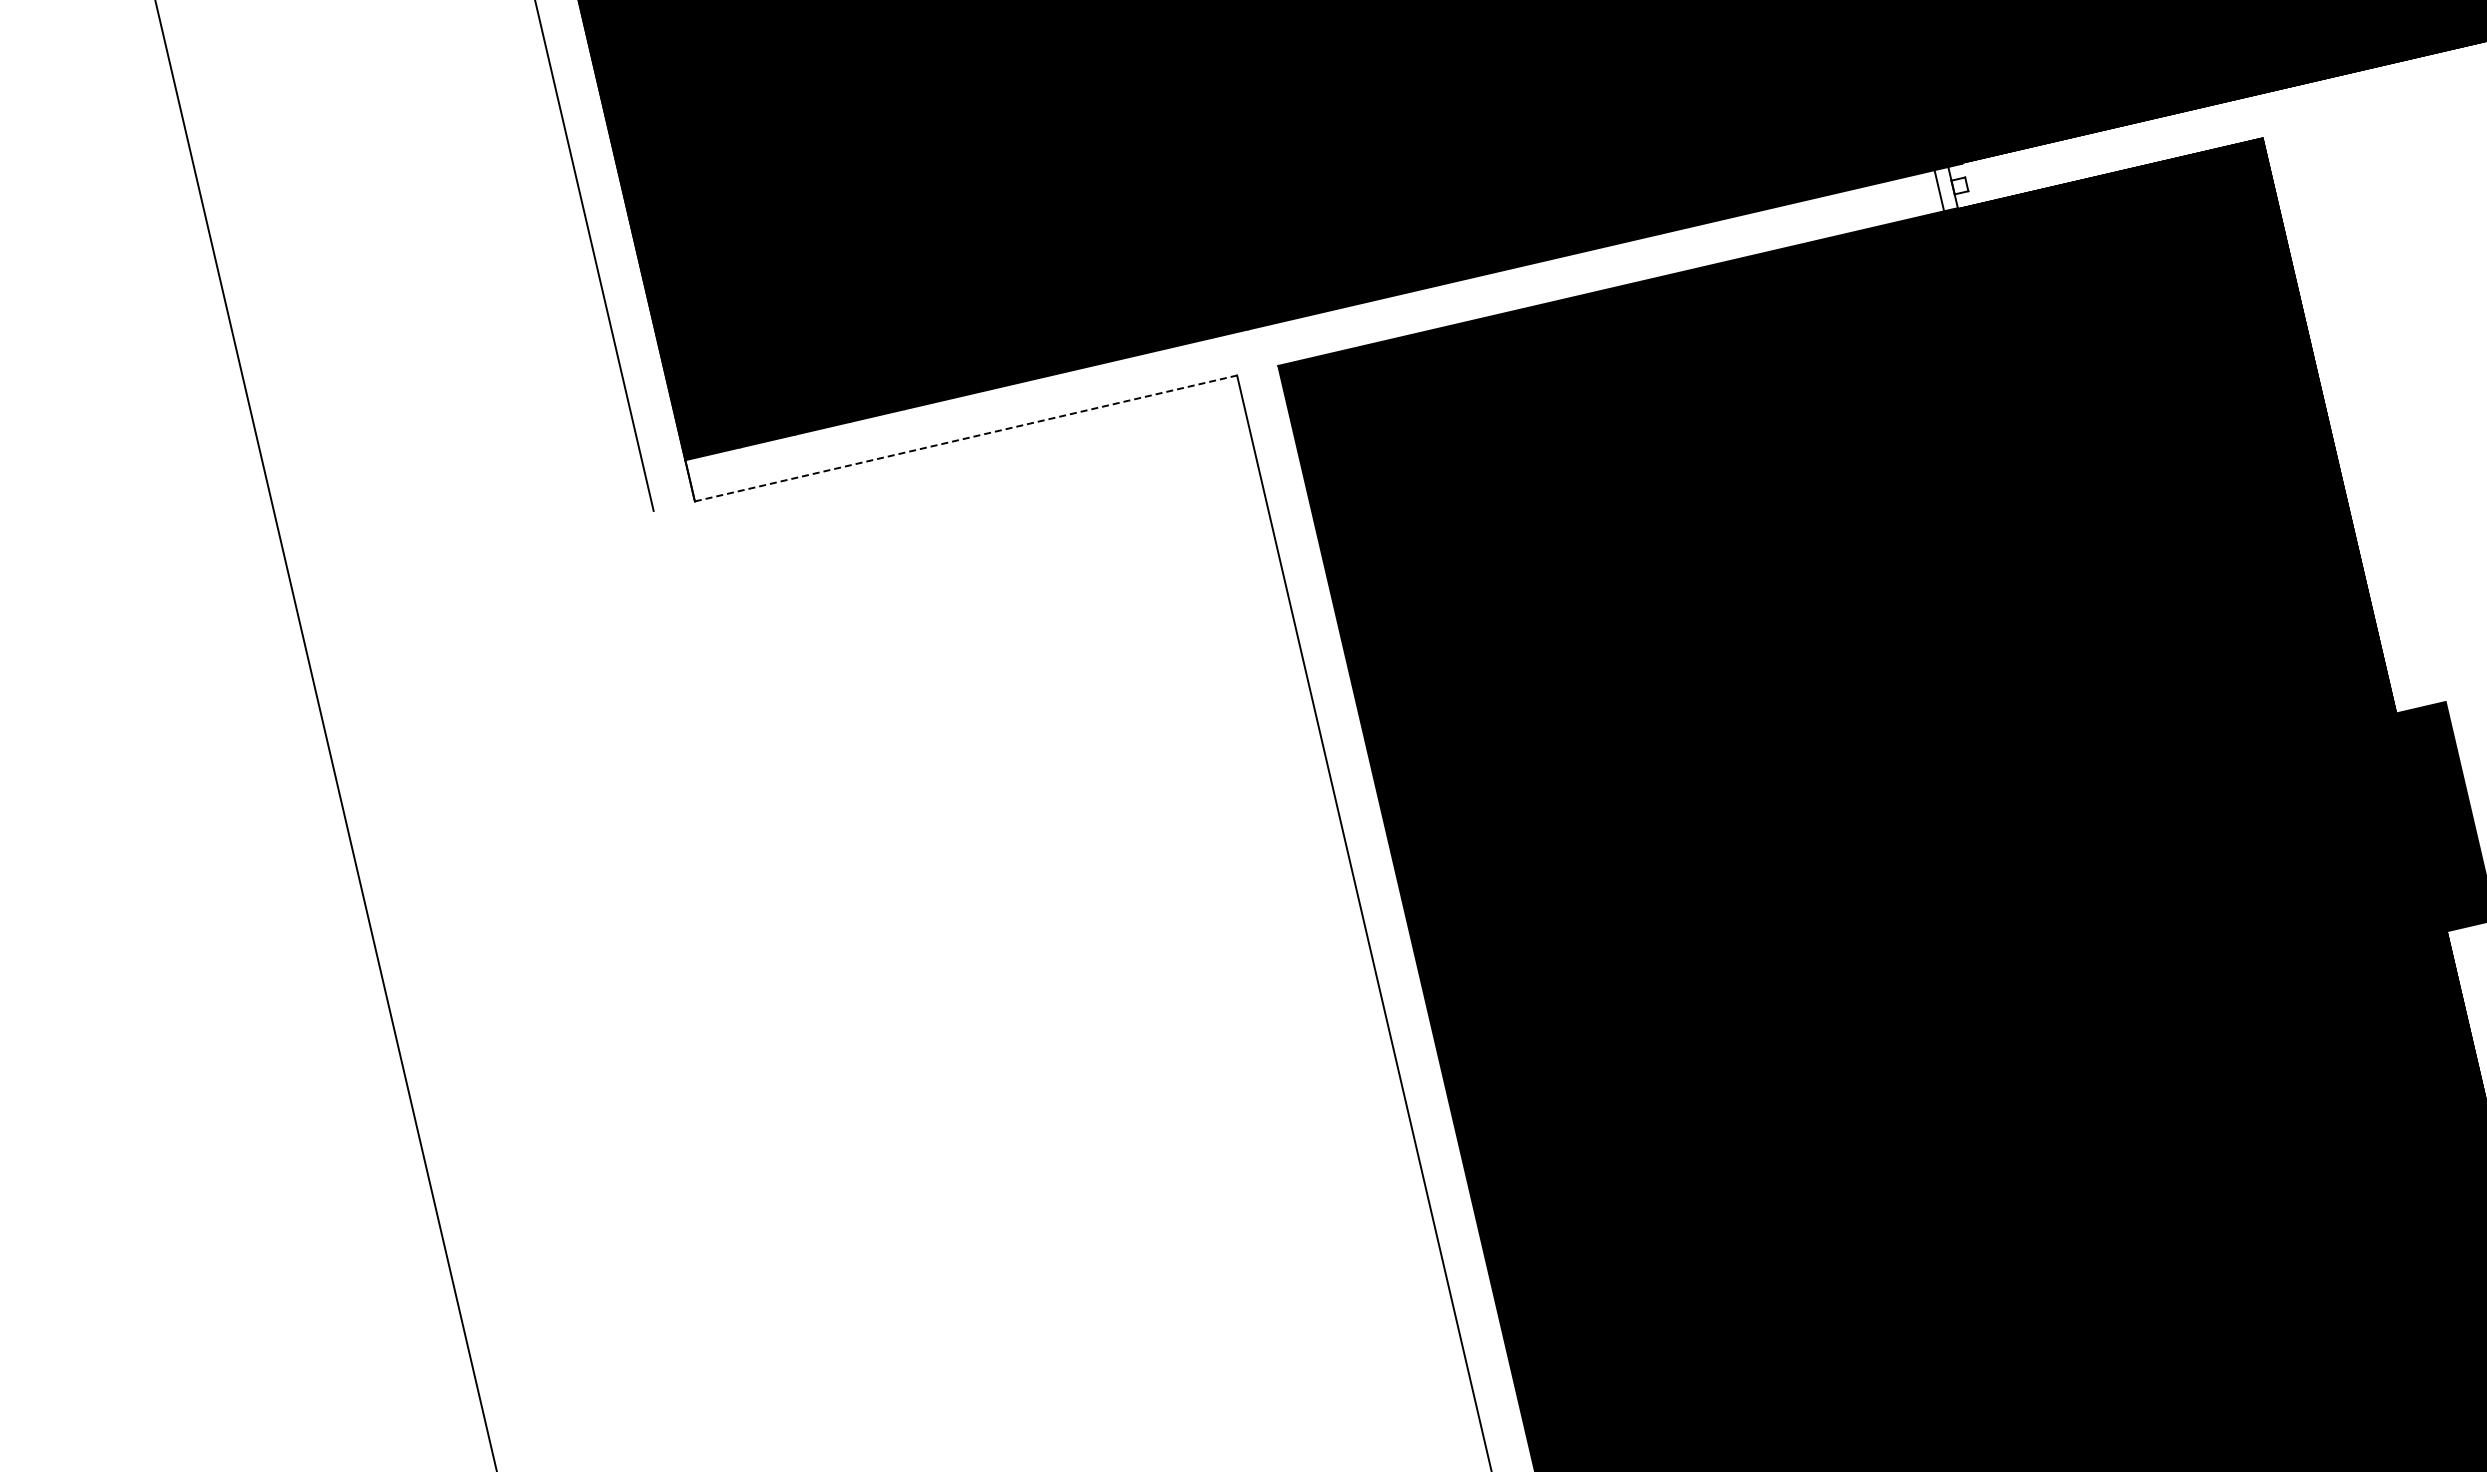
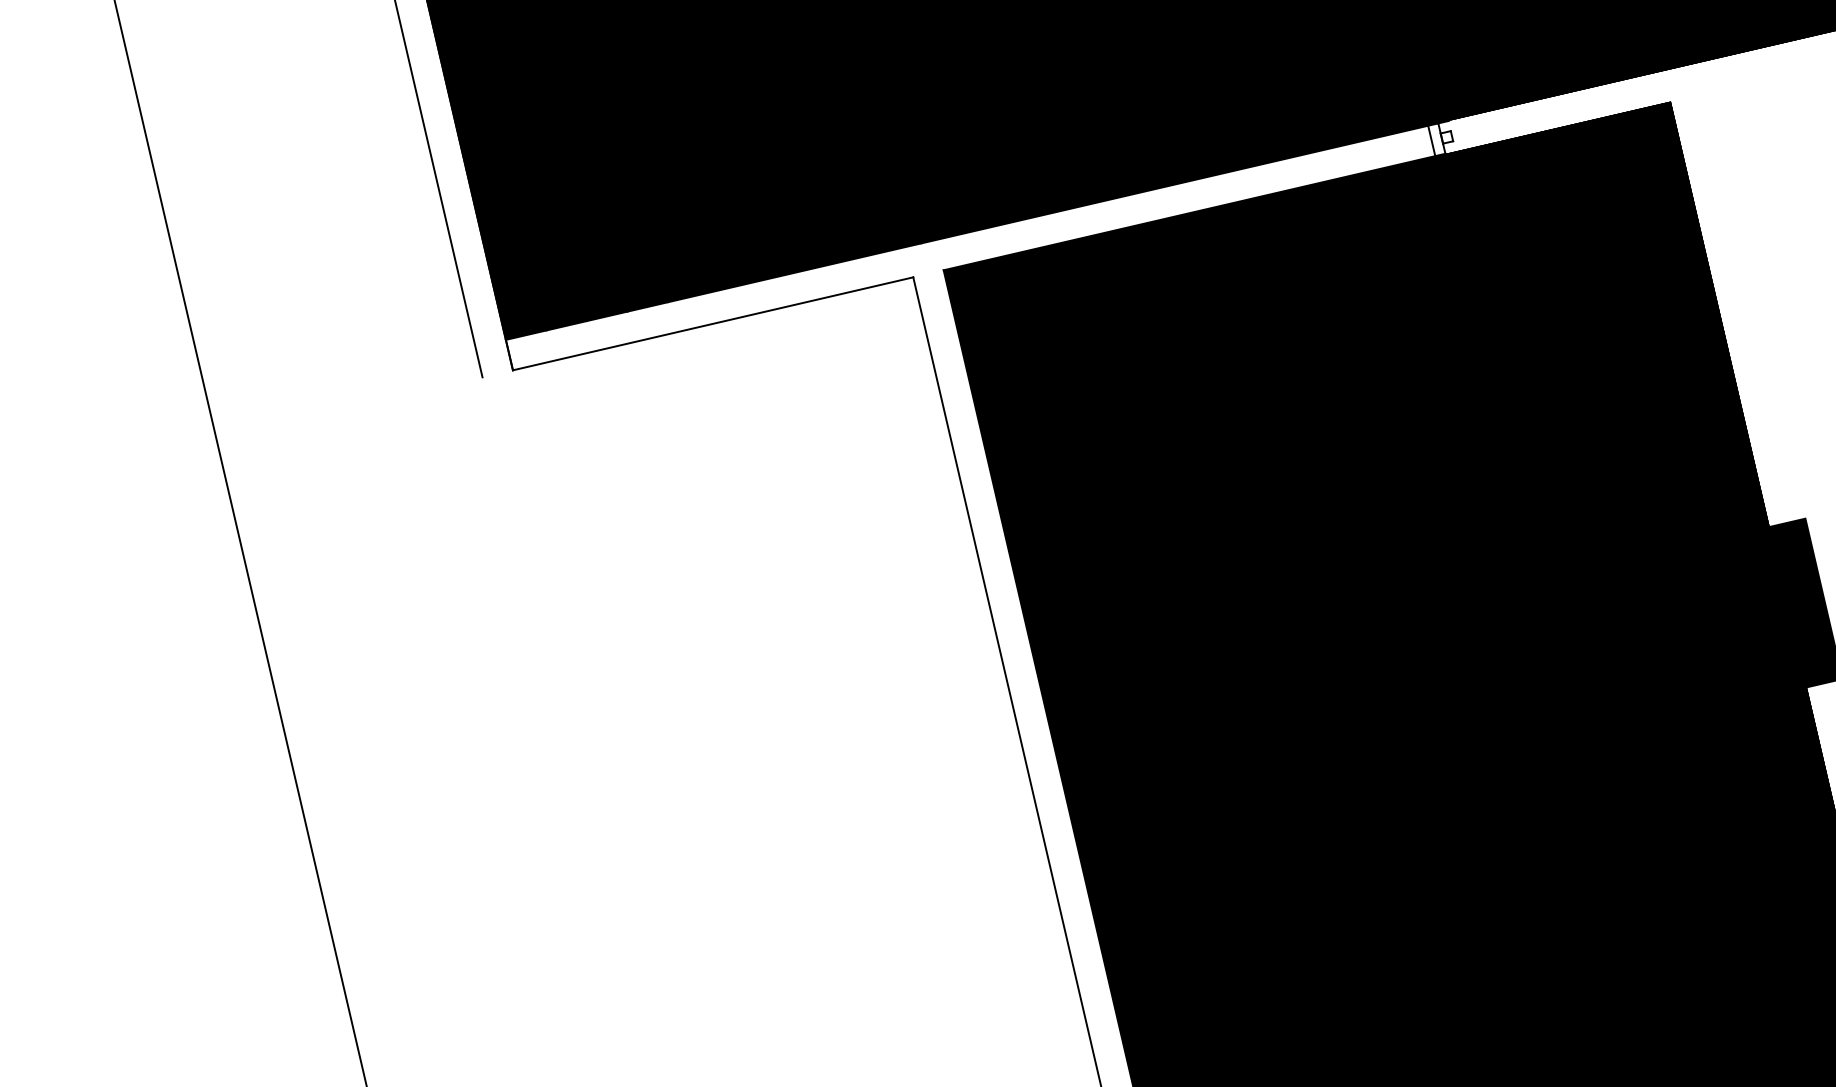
line: (966, 438) -> (713, 323), dashed -> solid

